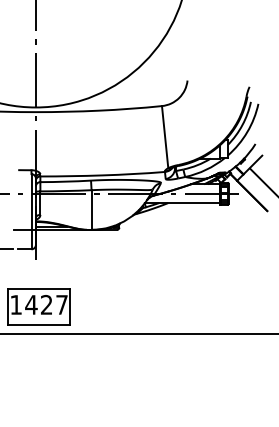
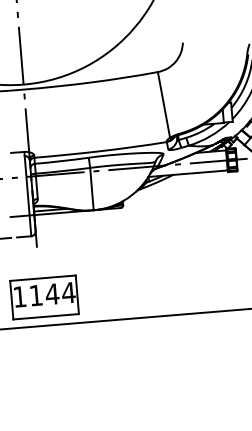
text: (46, 304) -> (52, 293), 1427 -> 1144

